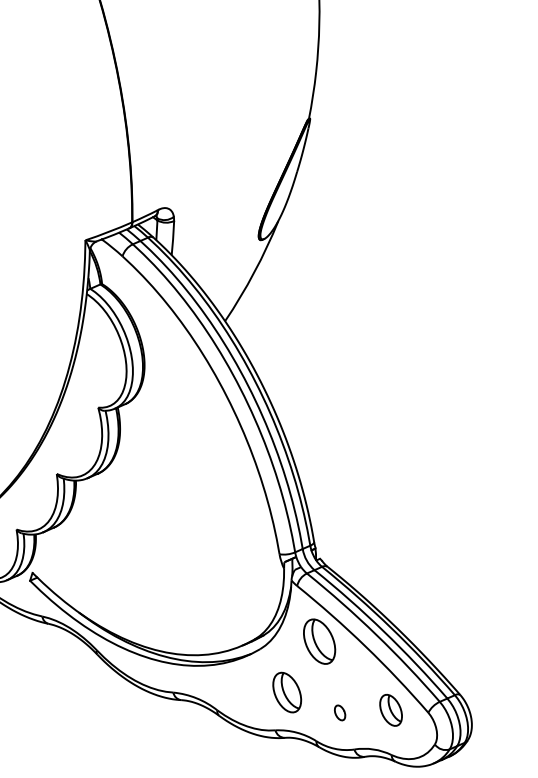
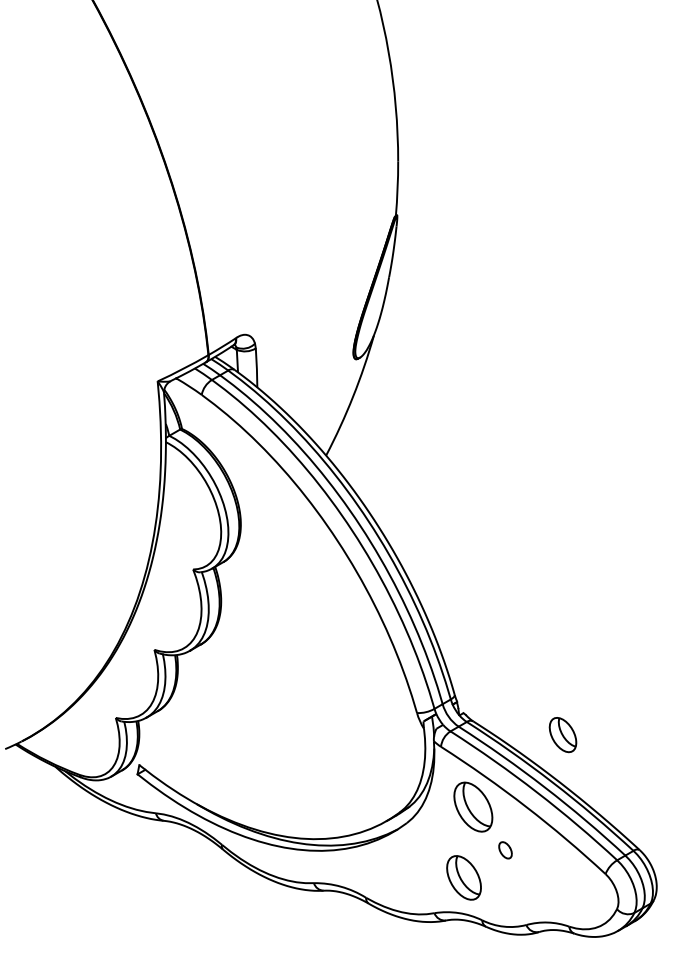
part: (286, 692) -> (463, 877), moved
part: (390, 710) -> (562, 735), moved
part: (340, 713) -> (505, 850), moved

